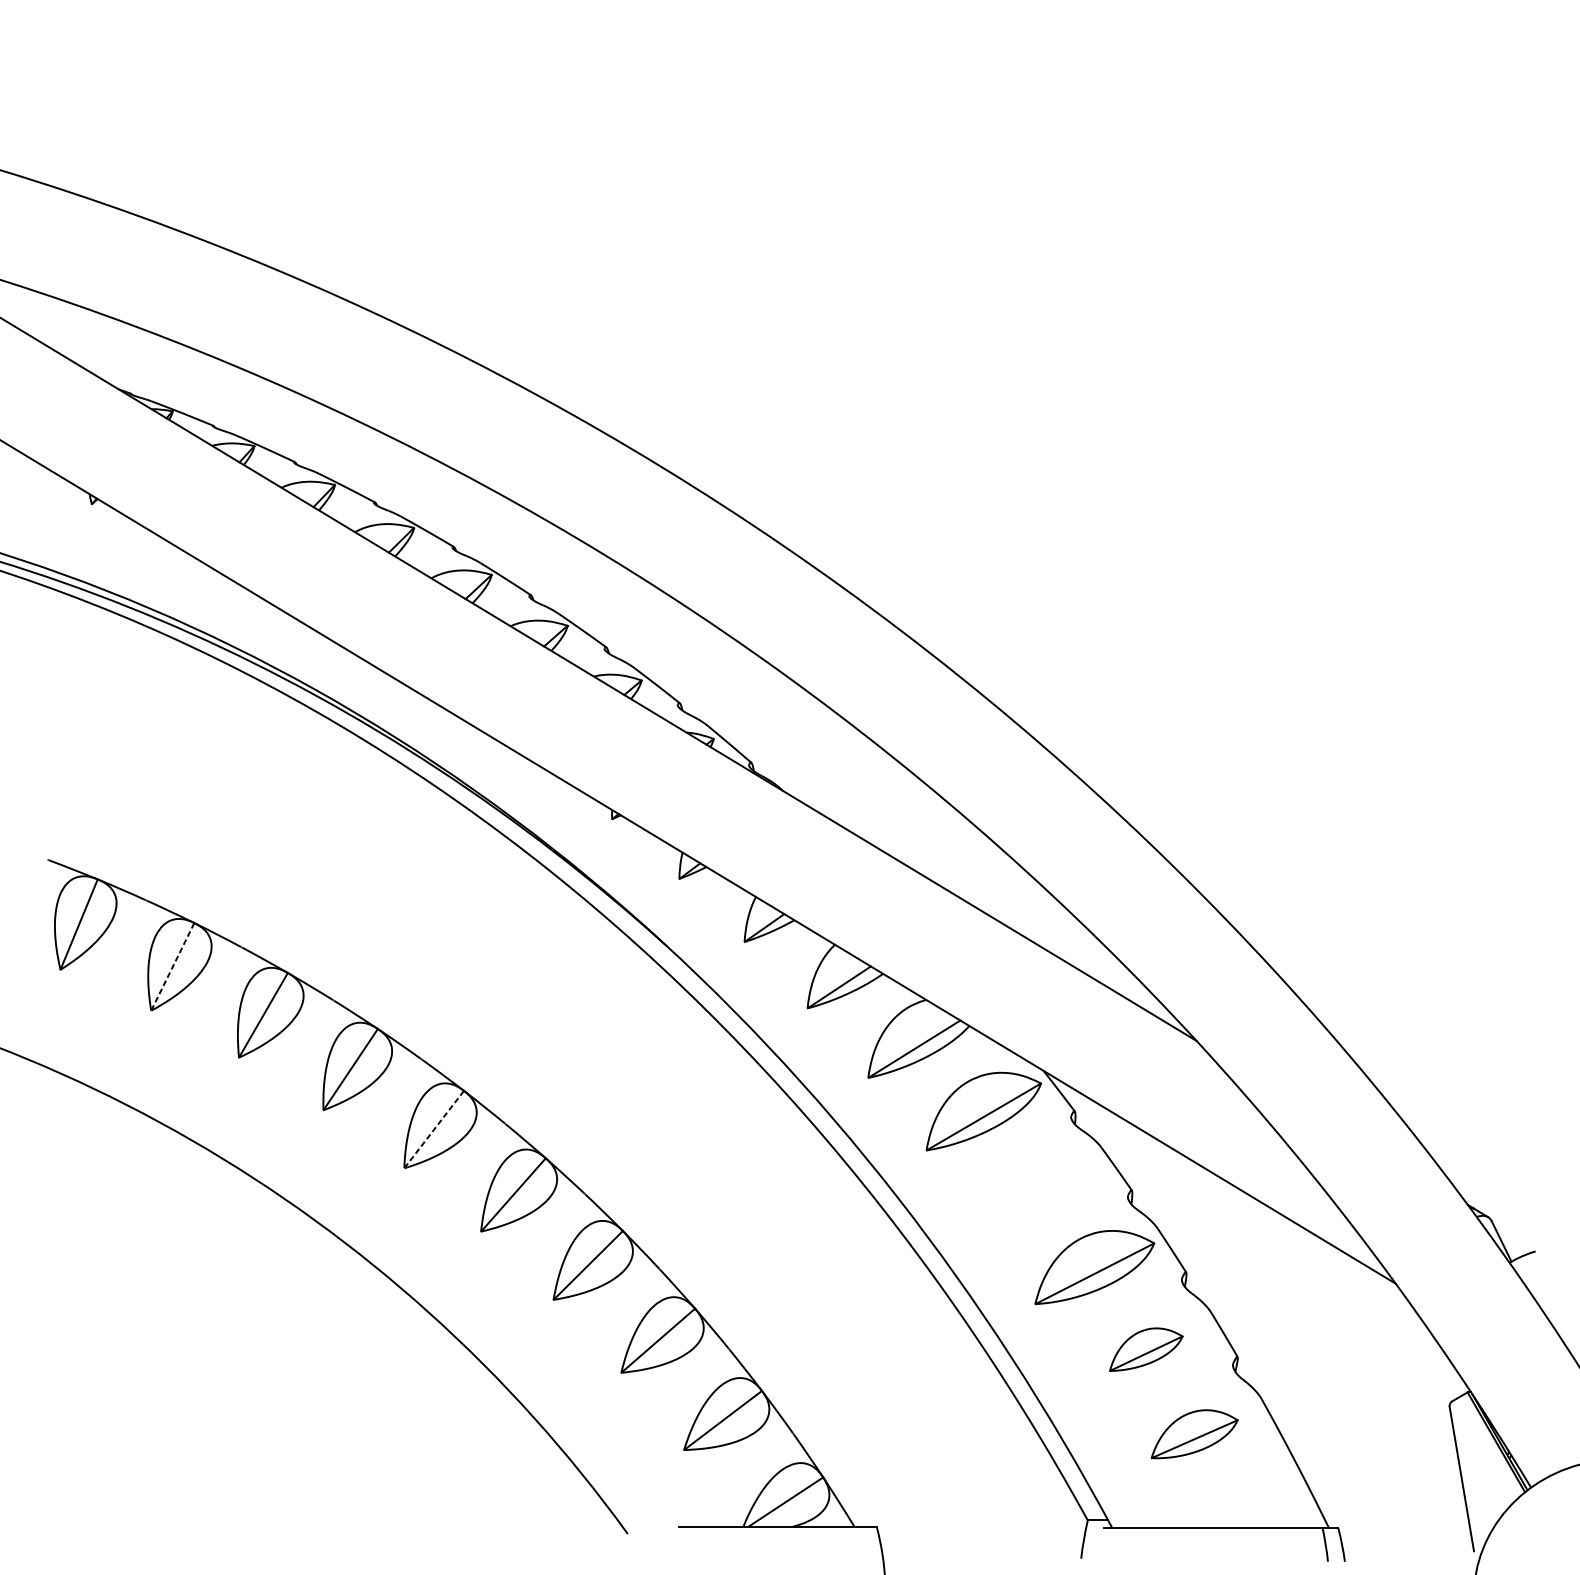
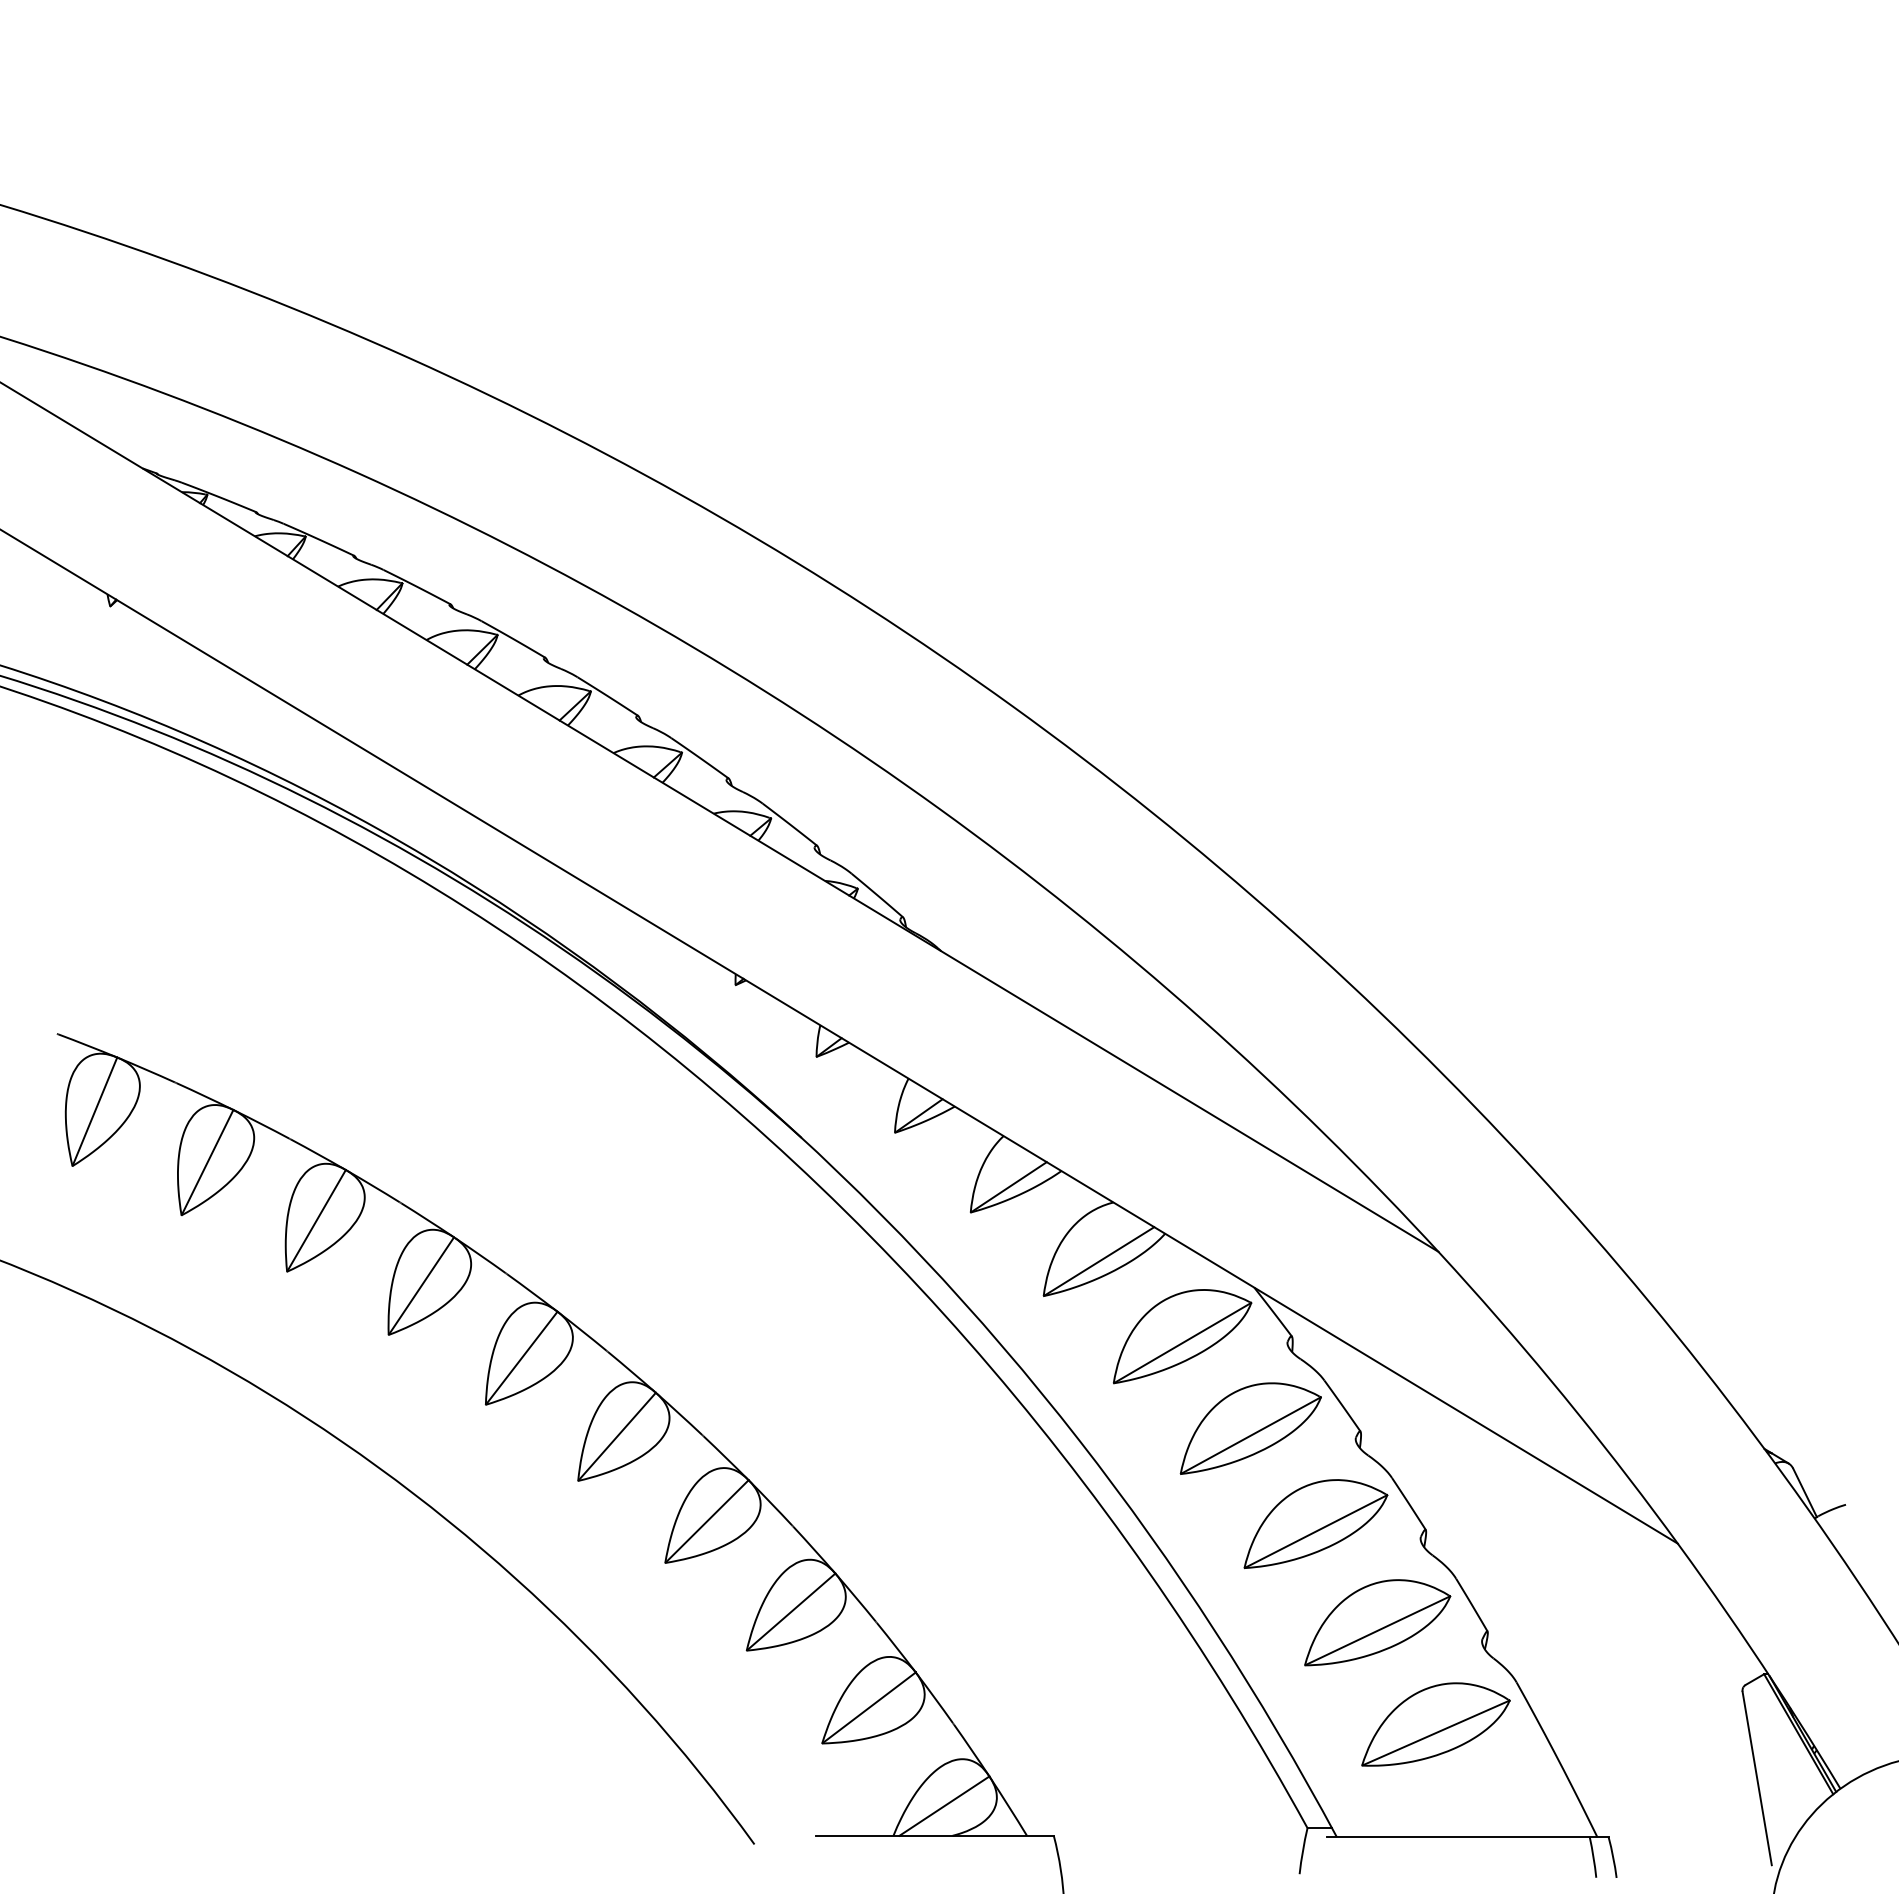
line: (172, 966) -> (207, 1162), dashed -> solid
line: (433, 1129) -> (521, 1358), dashed -> solid
part: (1040, 1188) -> (1250, 1428), added
part: (1146, 1349) -> (1377, 1622), size x1.67
part: (1194, 1434) -> (1435, 1724), size x1.43

